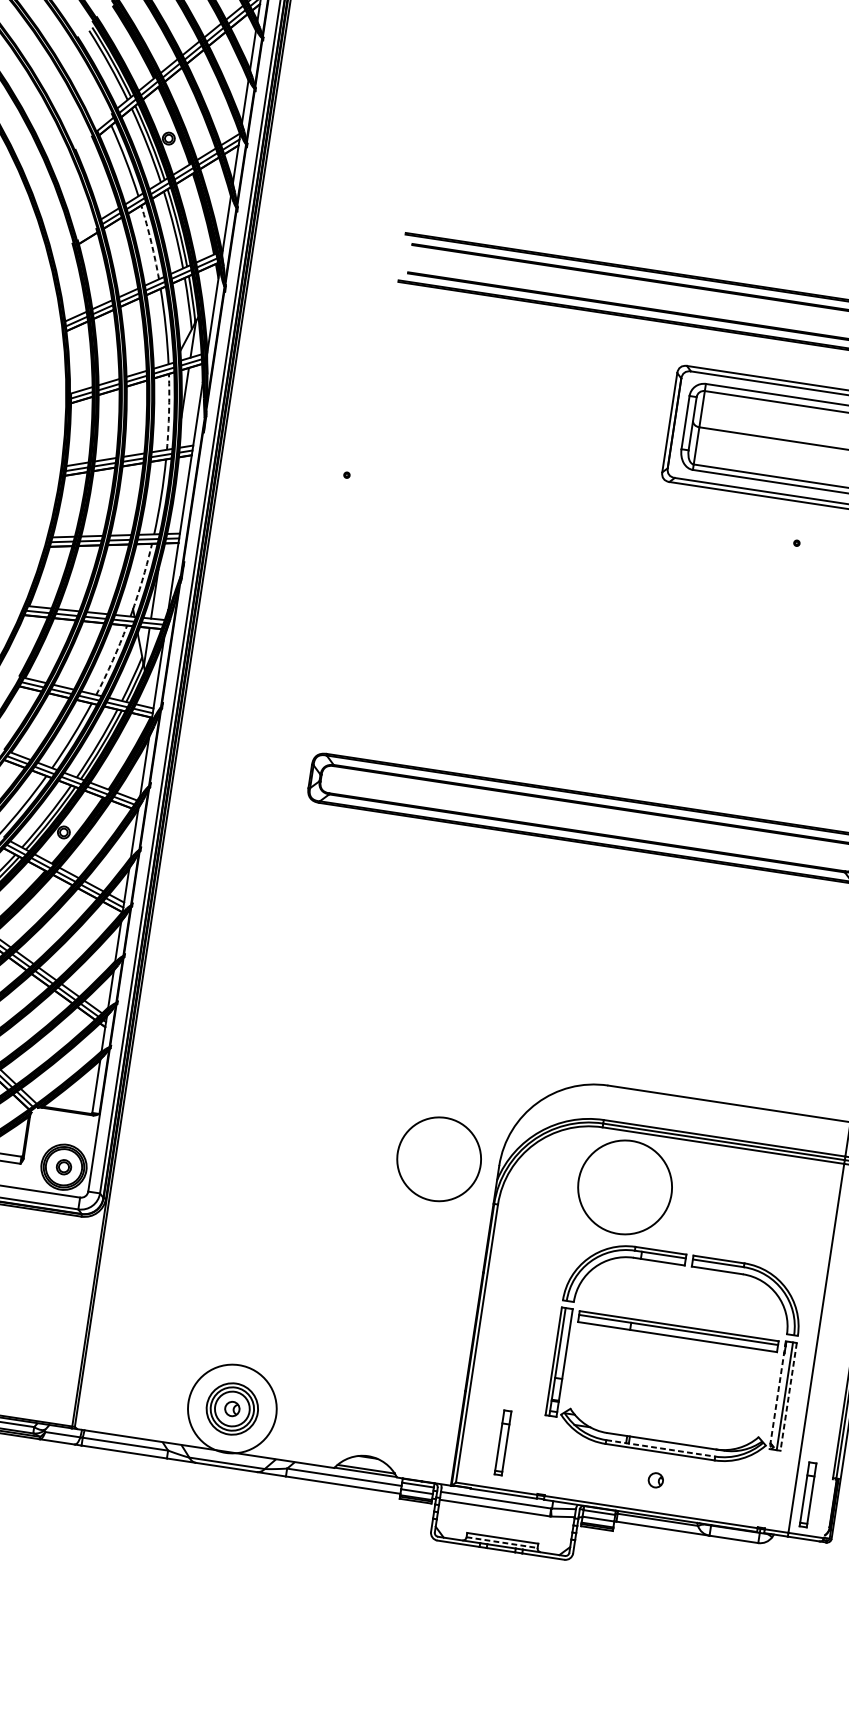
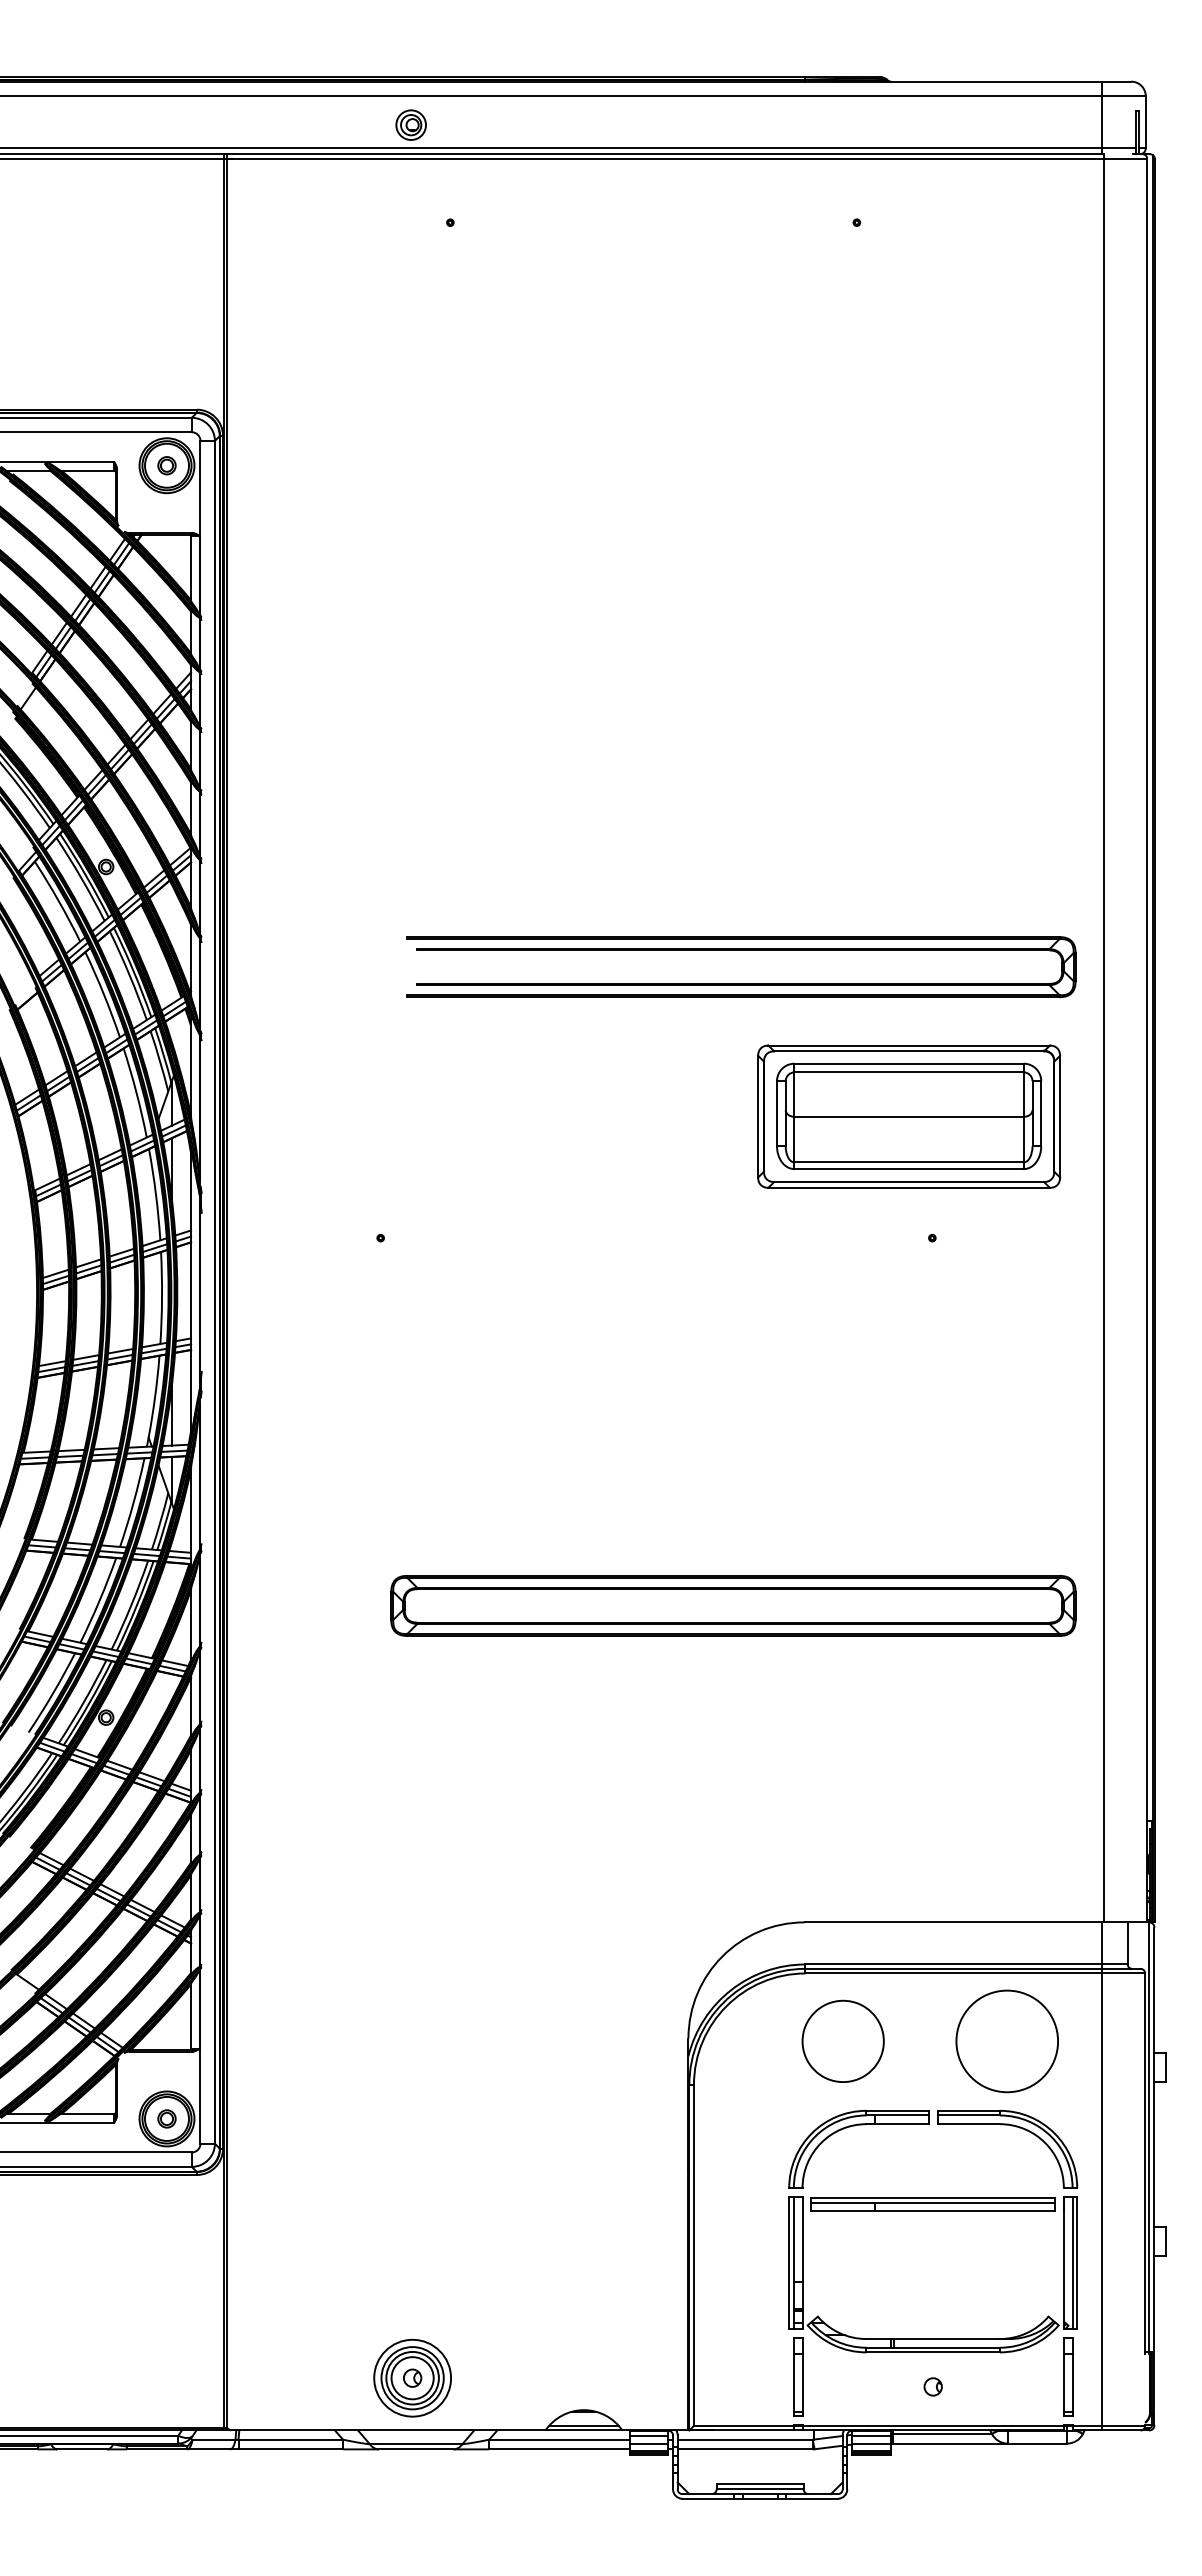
arc: (150, 242) -> (103, 994), dashed -> solid
arc: (169, 411) -> (156, 1194), dashed -> solid
arc: (143, 576) -> (155, 1396), dashed -> solid
arc: (112, 661) -> (133, 1503), dashed -> solid
circle: (438, 1159) -> (1006, 2041), moved
circle: (624, 1187) -> (842, 2041), size x0.71
line: (777, 1395) -> (1063, 2263), dashed -> solid
line: (788, 1397) -> (1077, 2263), dashed -> solid
circle: (232, 1408) -> (412, 2377), size x0.71
part: (503, 1442) -> (798, 2376), moved
line: (660, 1448) -> (933, 2347), dashed -> solid
part: (808, 1494) -> (1068, 2376), moved
line: (502, 1542) -> (760, 2489), dashed -> solid

